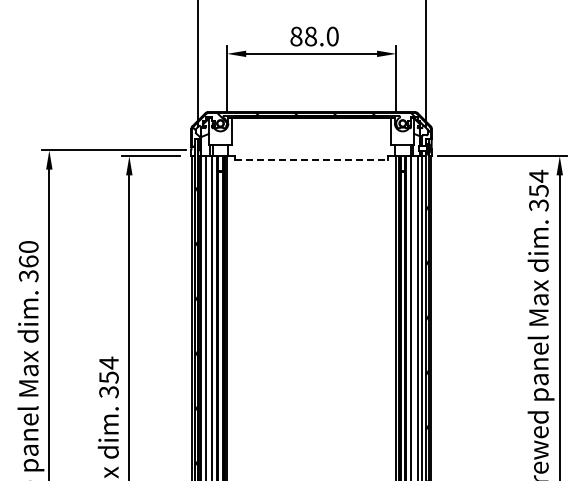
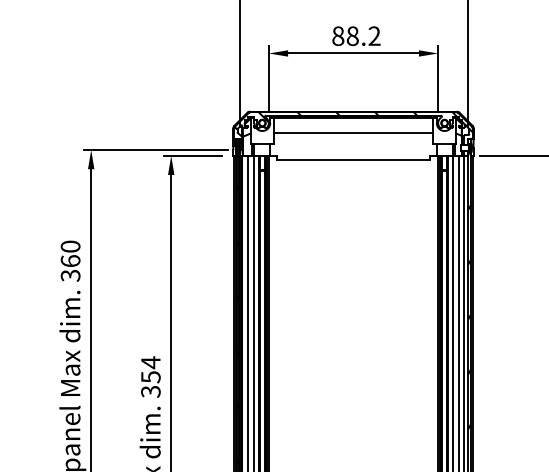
text: (332, 36) -> (374, 36), 88.0 -> 88.2
line: (311, 133) -> (353, 133), added
line: (311, 160) -> (353, 160), dashed -> solid

